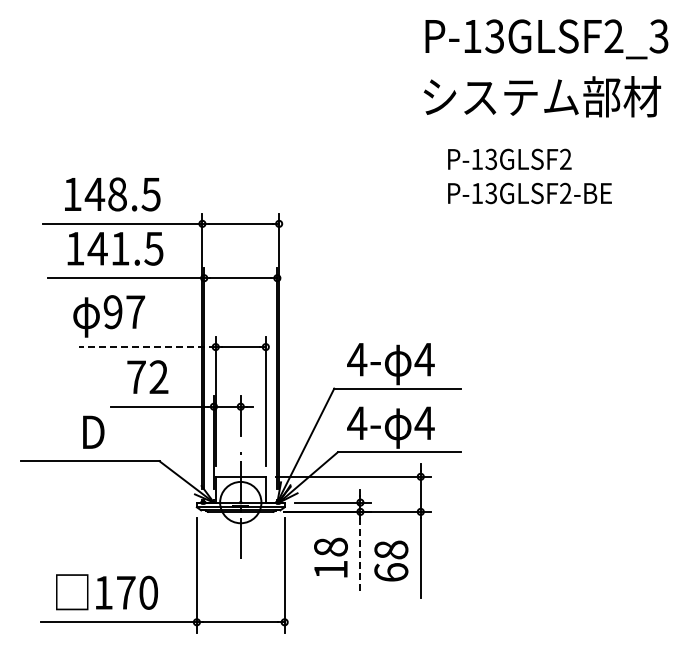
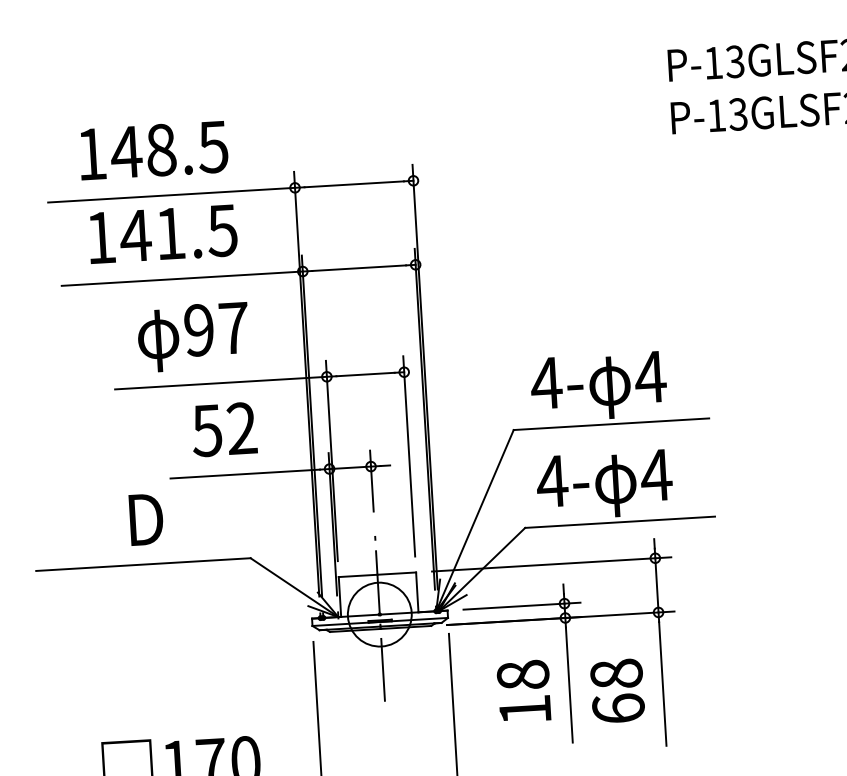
text: (109, 316) -> (194, 337), moved
line: (147, 347) -> (221, 383), dashed -> solid
text: (135, 377) -> (205, 431), 72 -> 52
line: (360, 555) -> (569, 685), dashed -> solid

